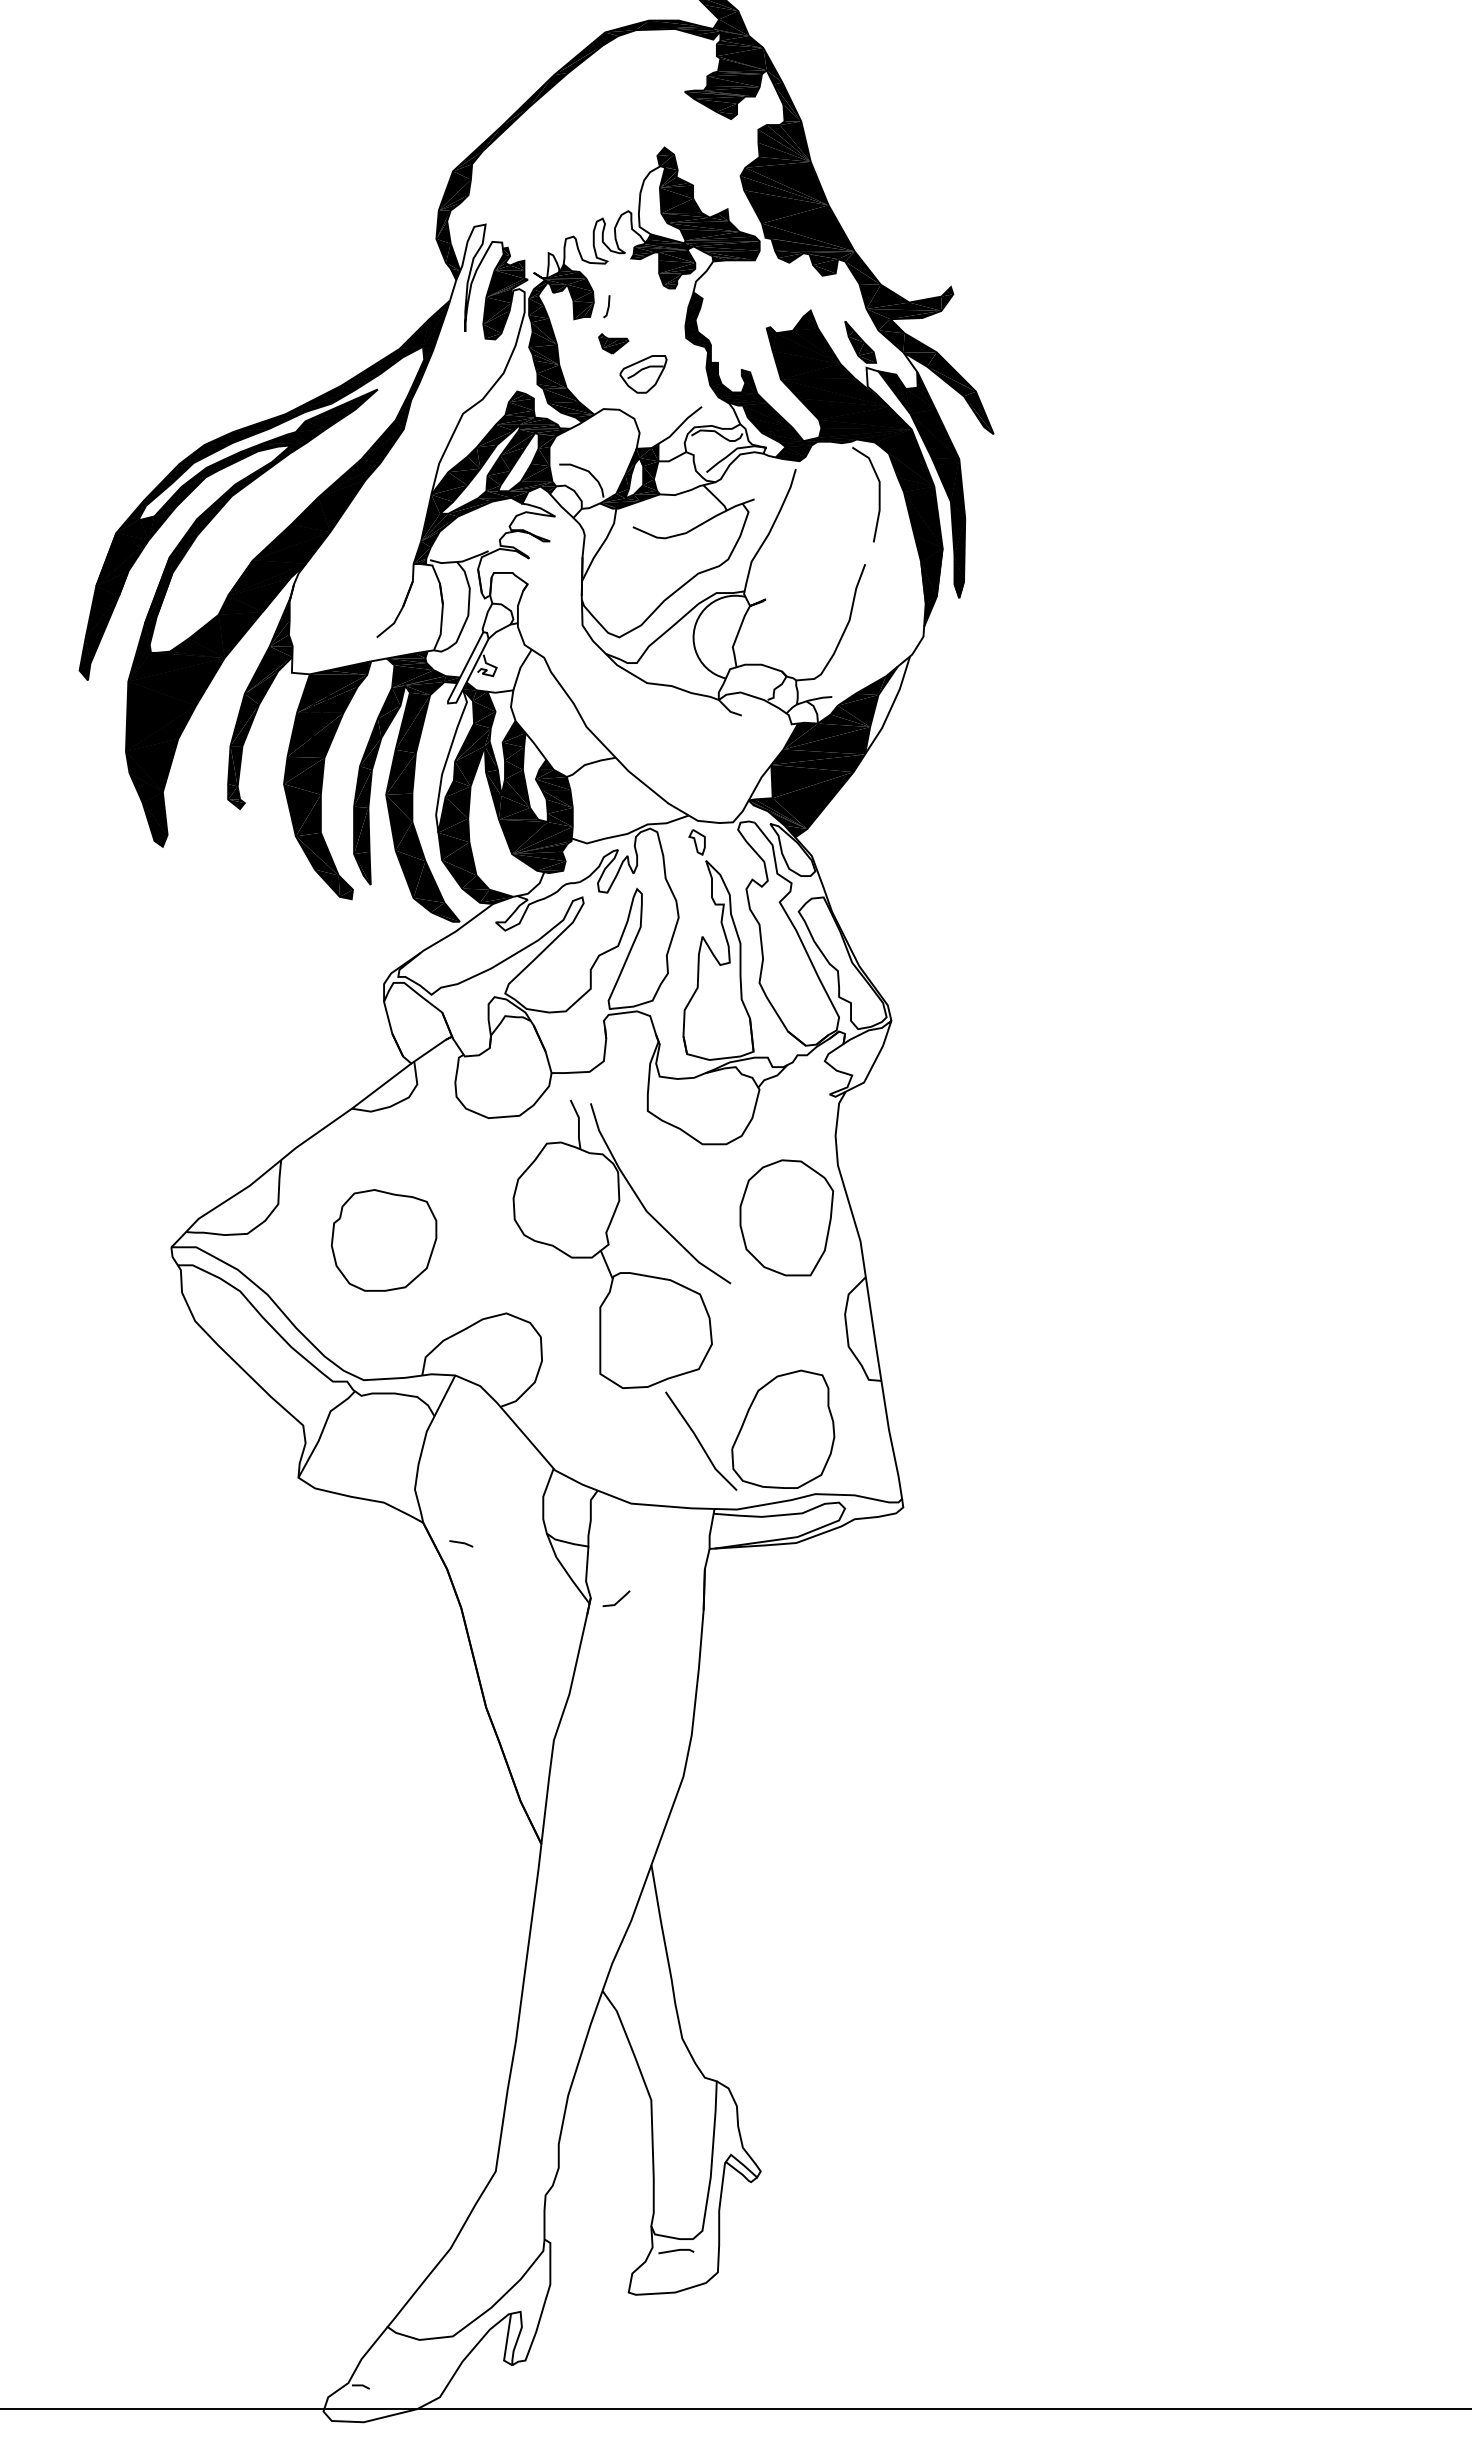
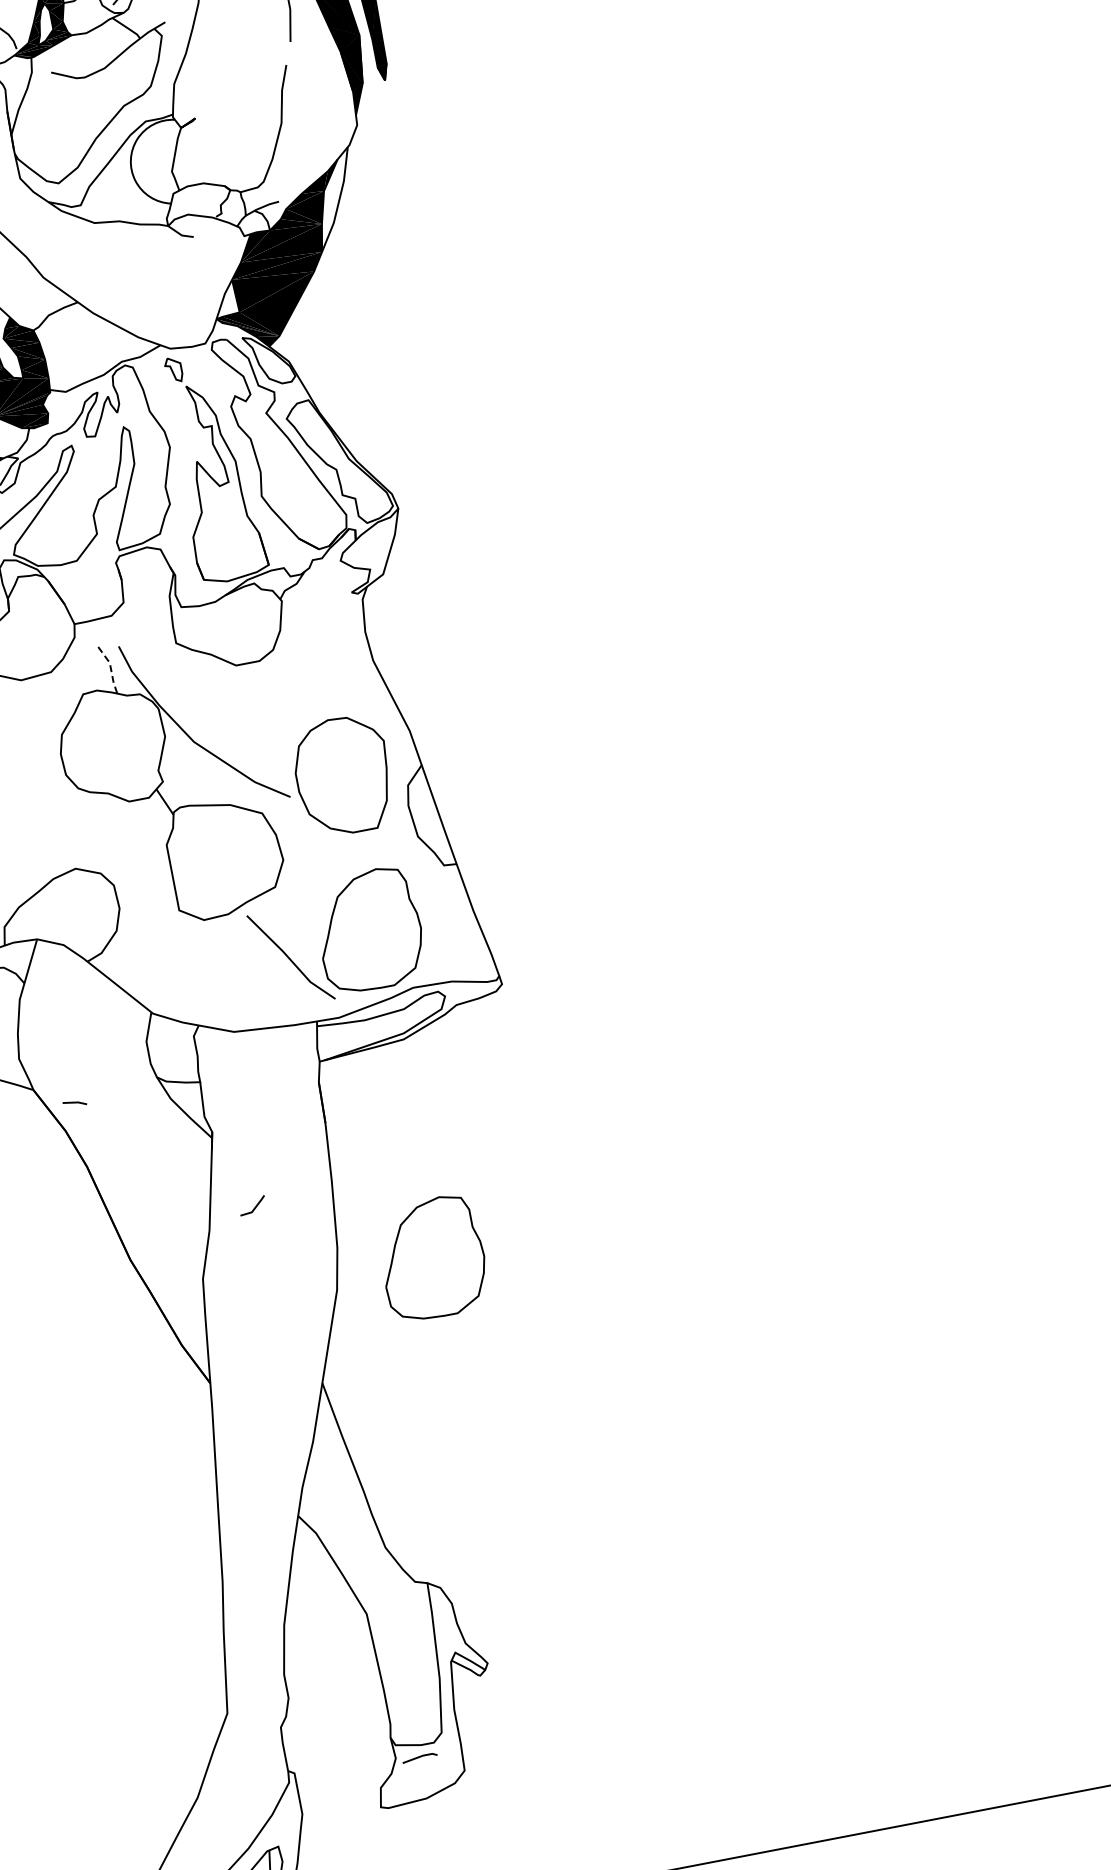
line: (578, 1124) -> (110, 669), solid -> dashed
part: (786, 1217) -> (342, 775), moved
line: (618, 1600) -> (254, 1207), moved
part: (783, 1762) -> (432, 1257), added

